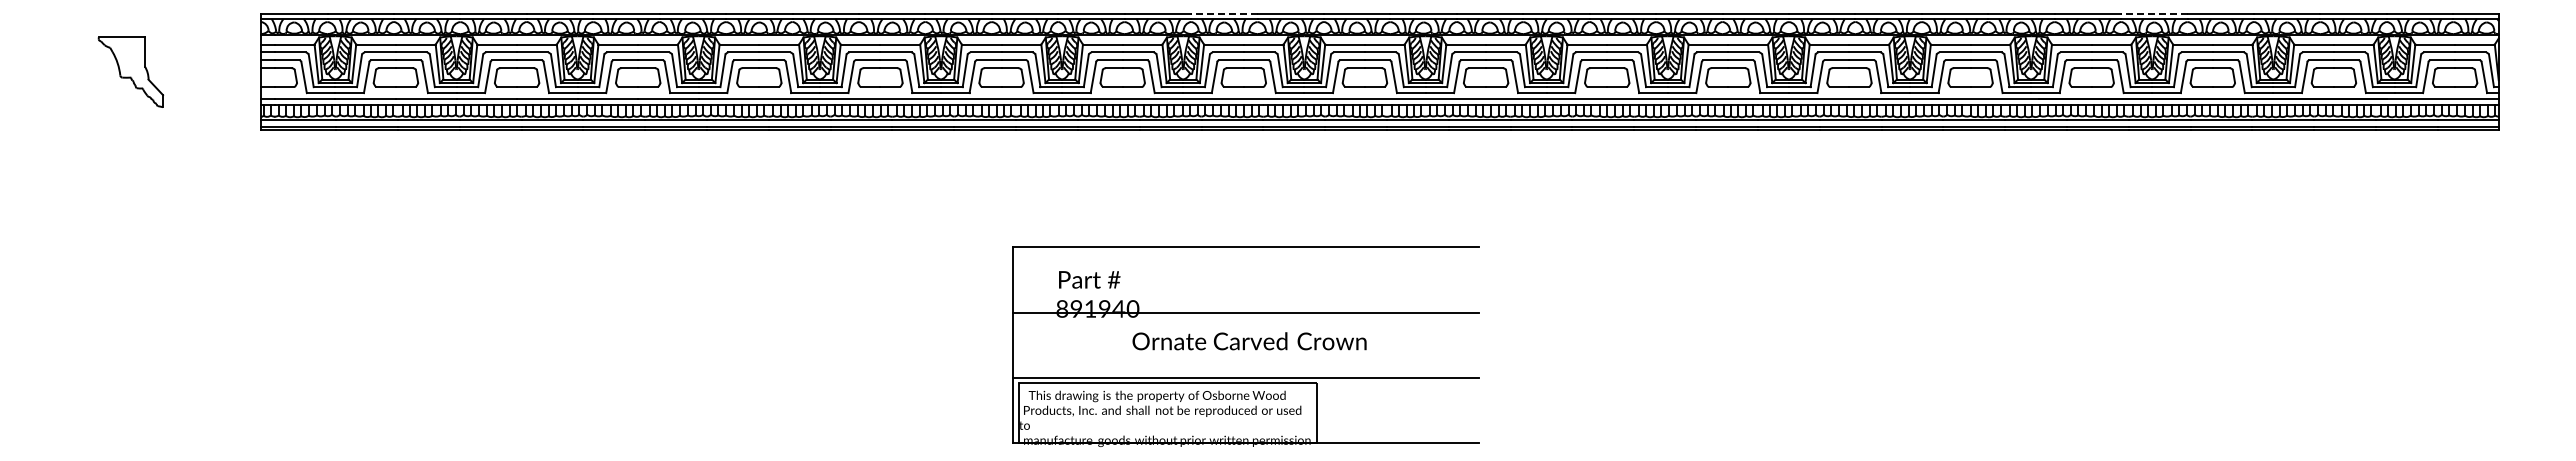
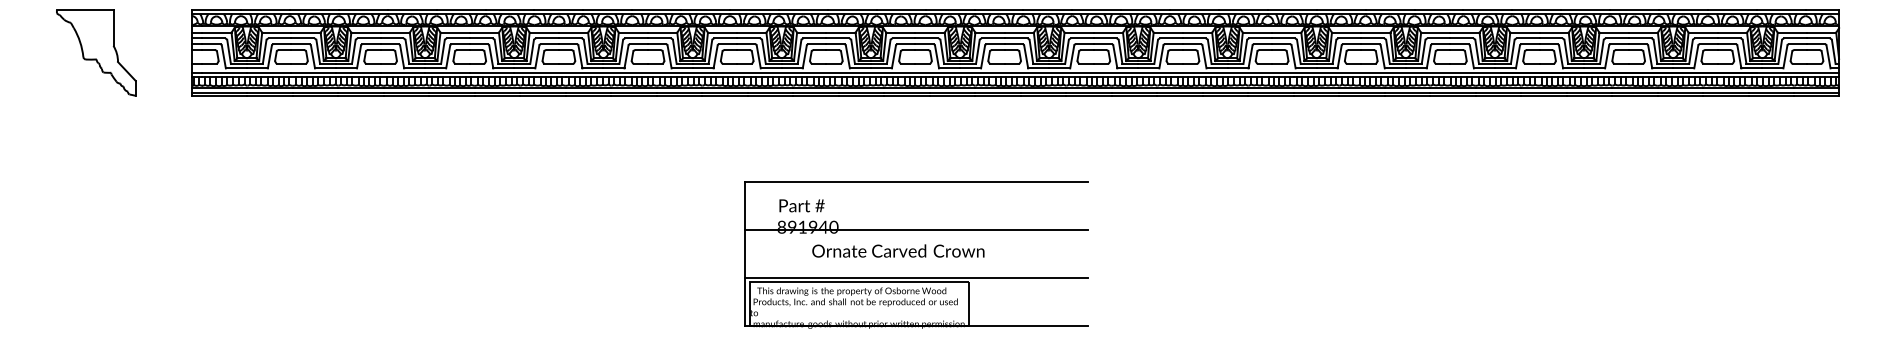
line: (1223, 13) -> (900, 9), dashed -> solid
line: (2153, 13) -> (1585, 9), dashed -> solid
part: (130, 72) -> (96, 53), size x1.67
text: (1249, 341) -> (898, 251), moved

